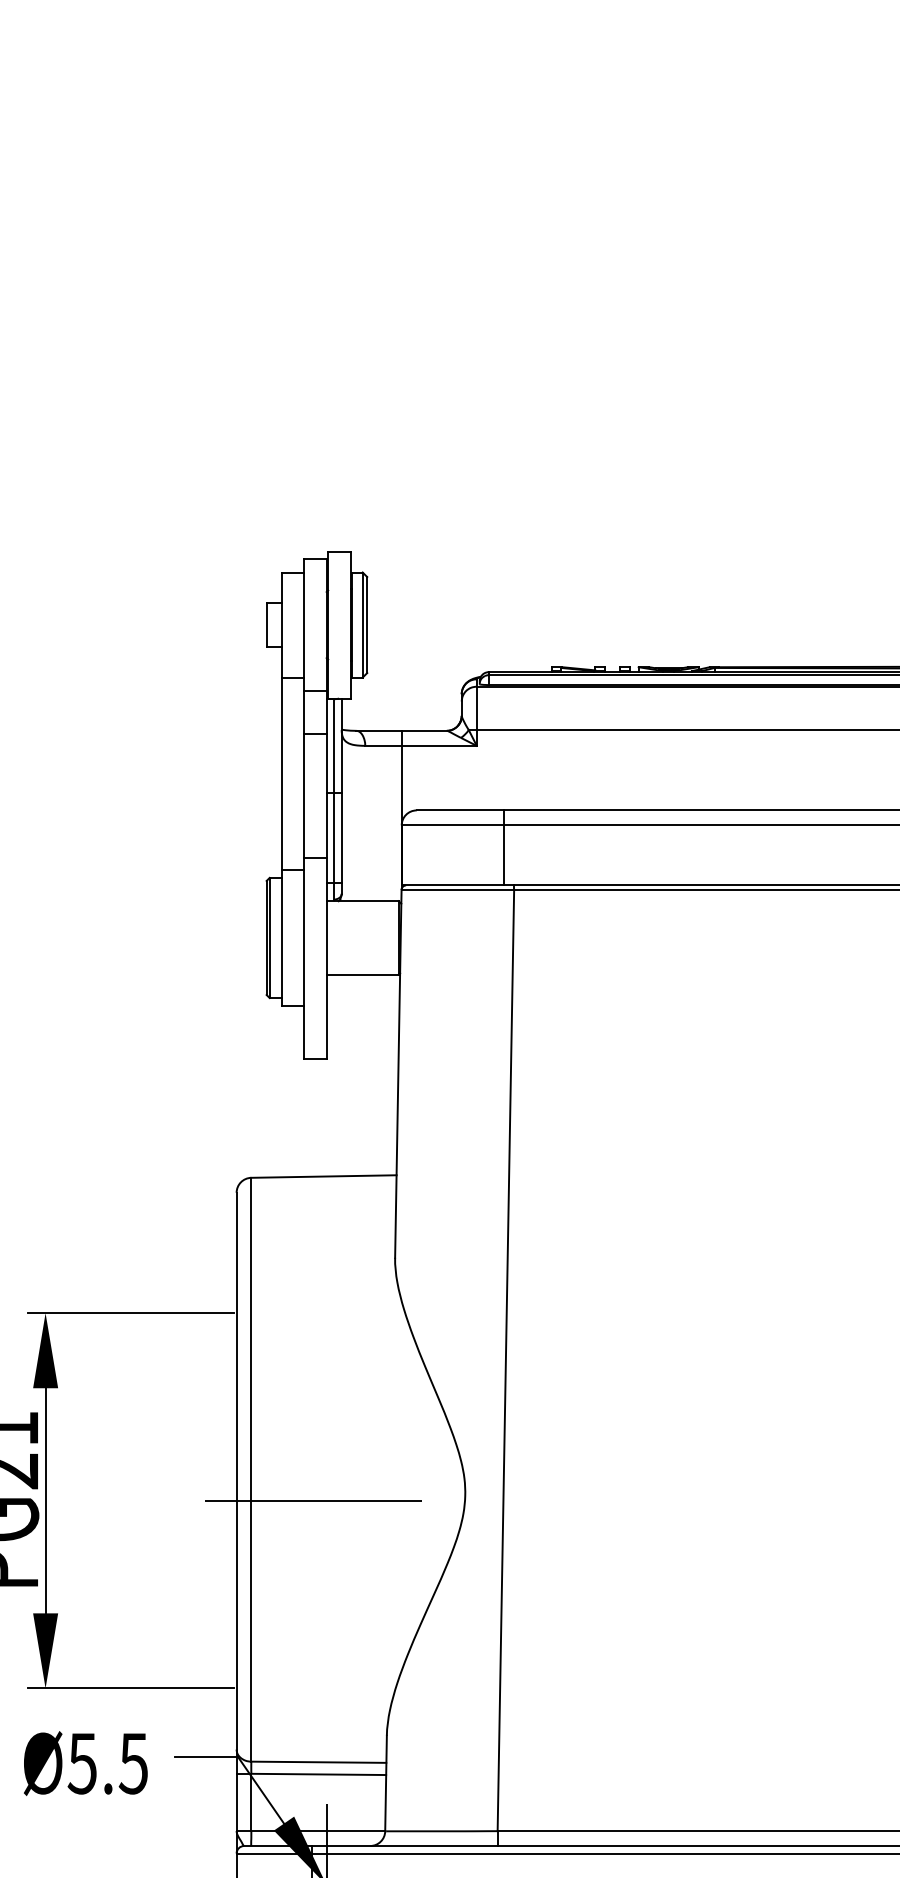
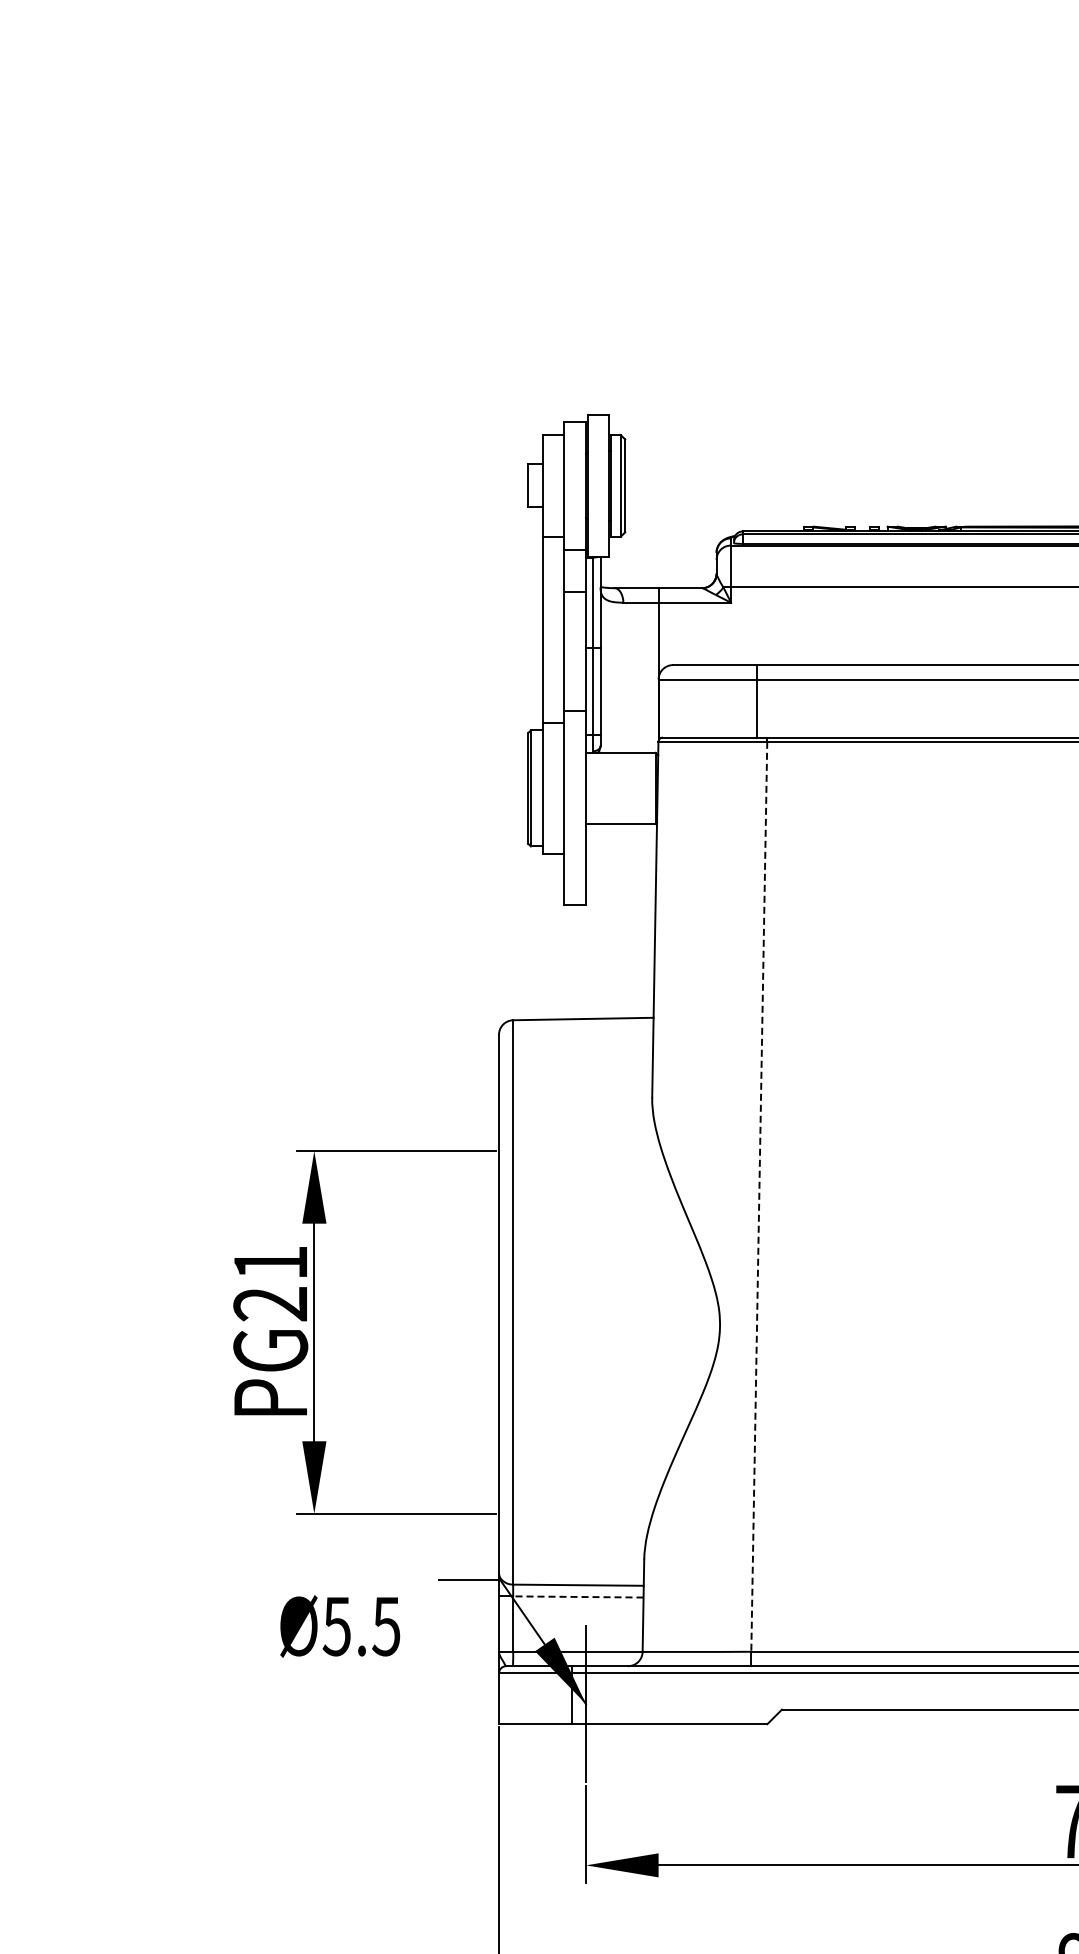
line: (506, 1361) -> (759, 1197), solid -> dashed
line: (313, 1500) -> (573, 1332), removed
text: (86, 1763) -> (340, 1626), moved
line: (317, 1773) -> (577, 1596), solid -> dashed

